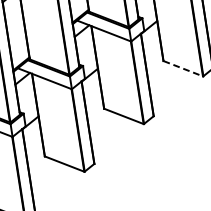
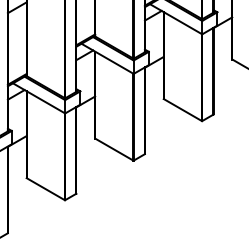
line: (182, 69) -> (182, 110), dashed -> solid

